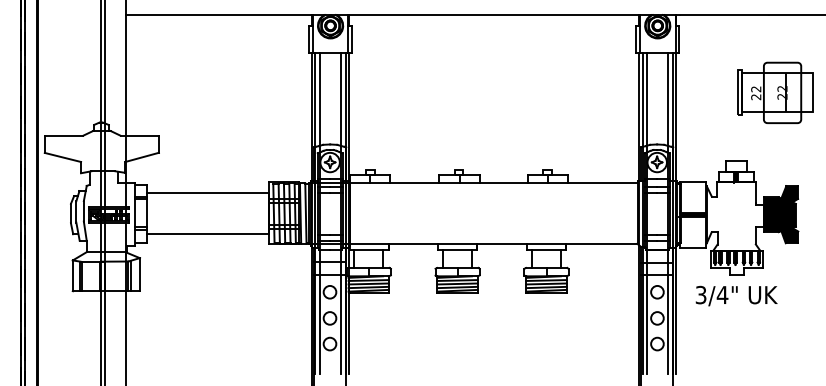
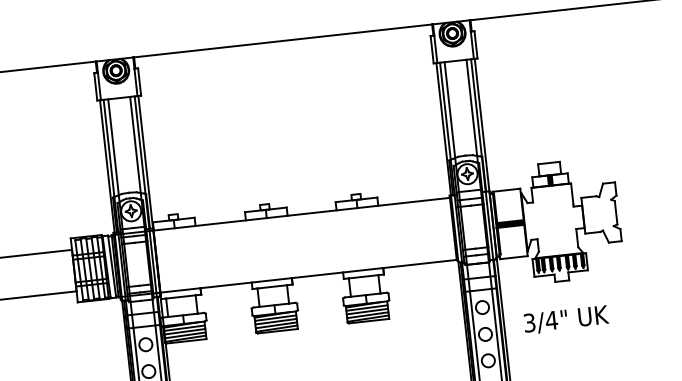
part: (775, 92) -> (581, 88), removed
fill: (781, 214) -> (601, 213), removed
text: (736, 295) -> (566, 319), moved

